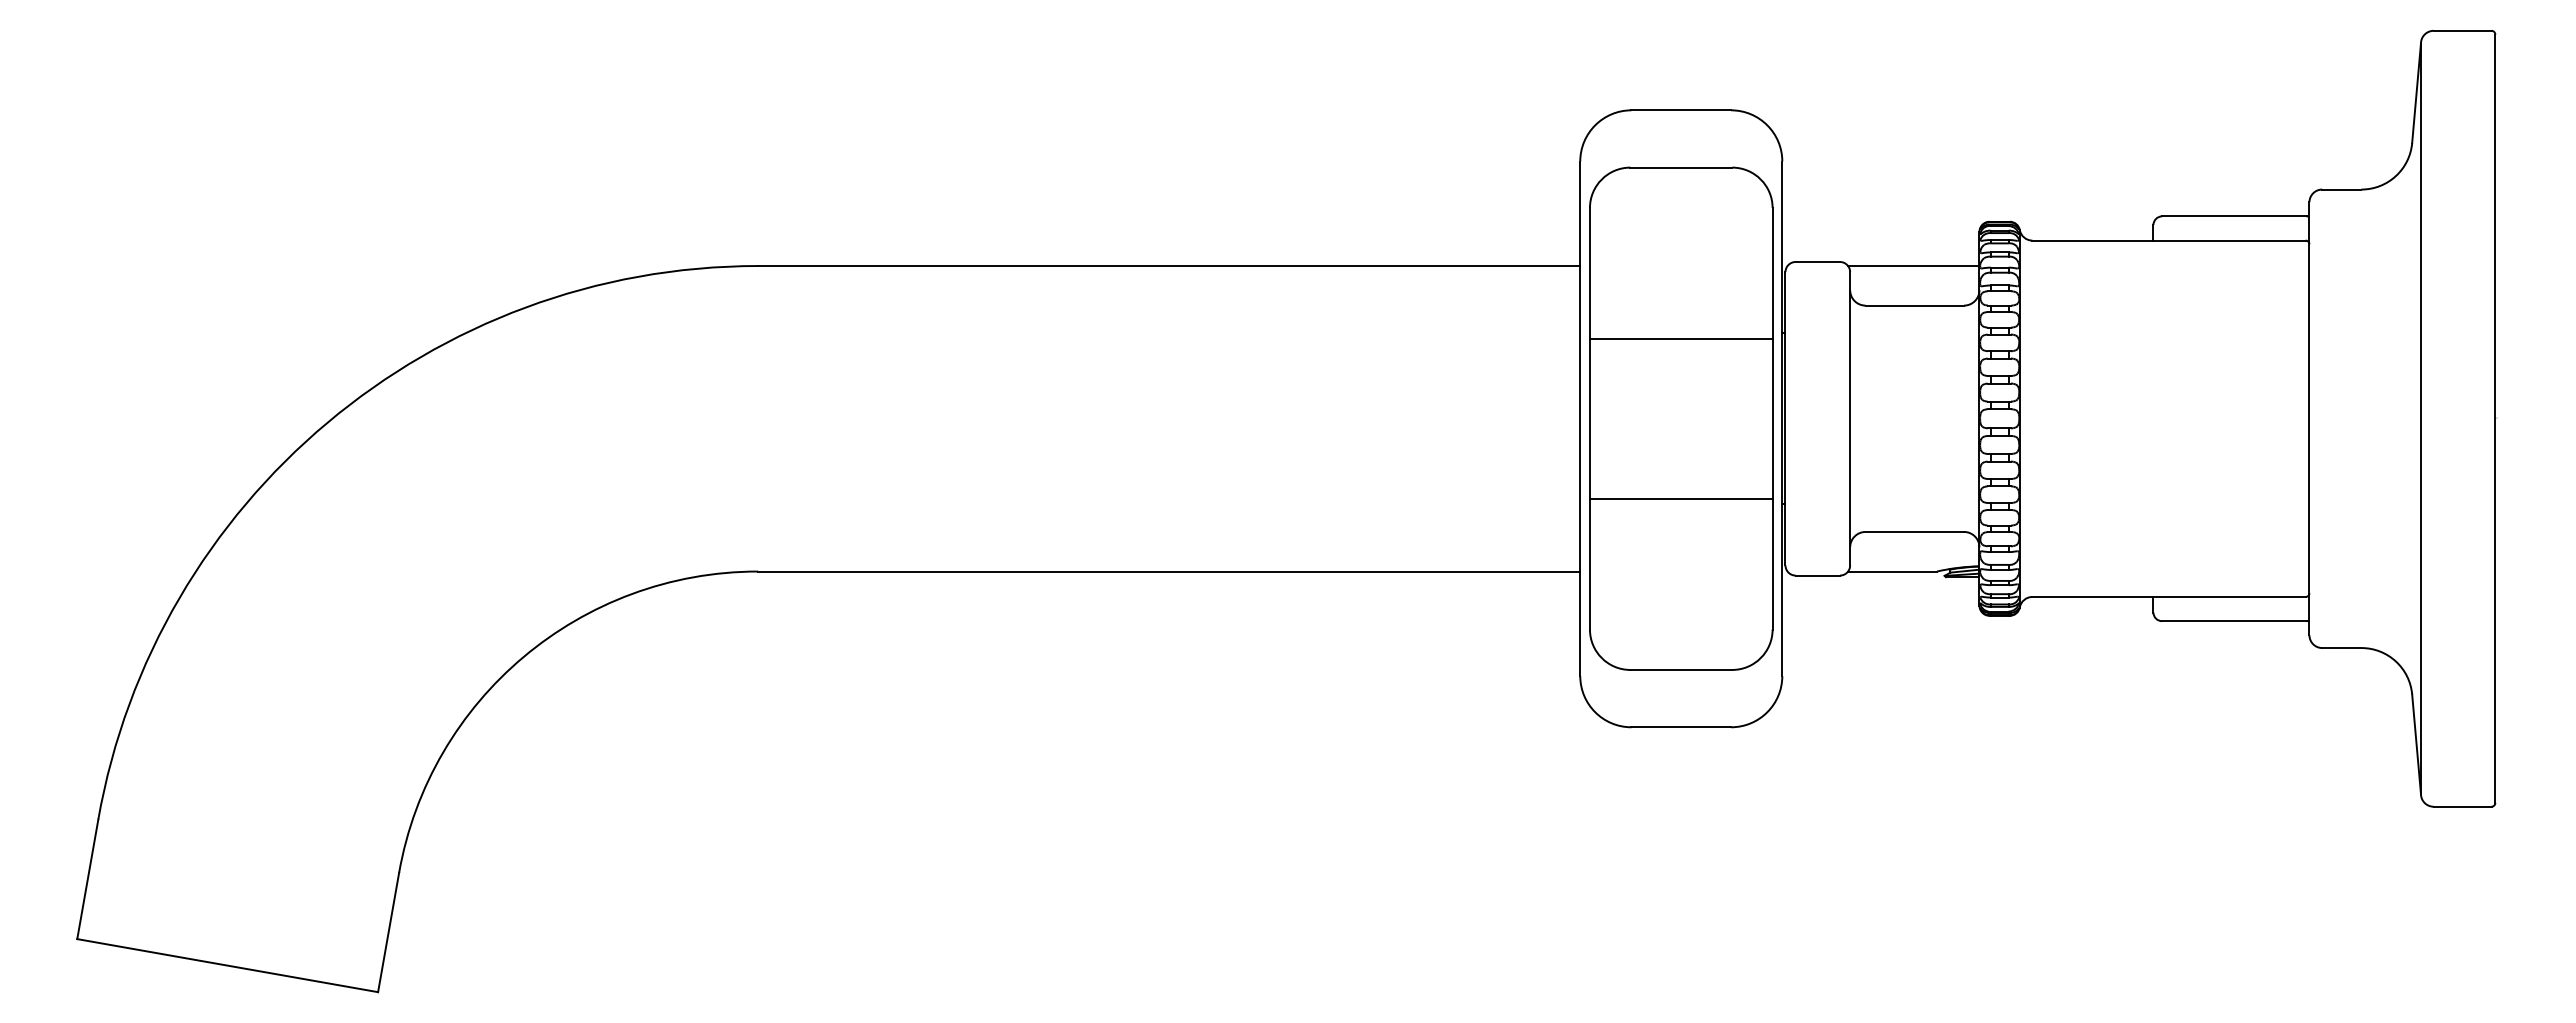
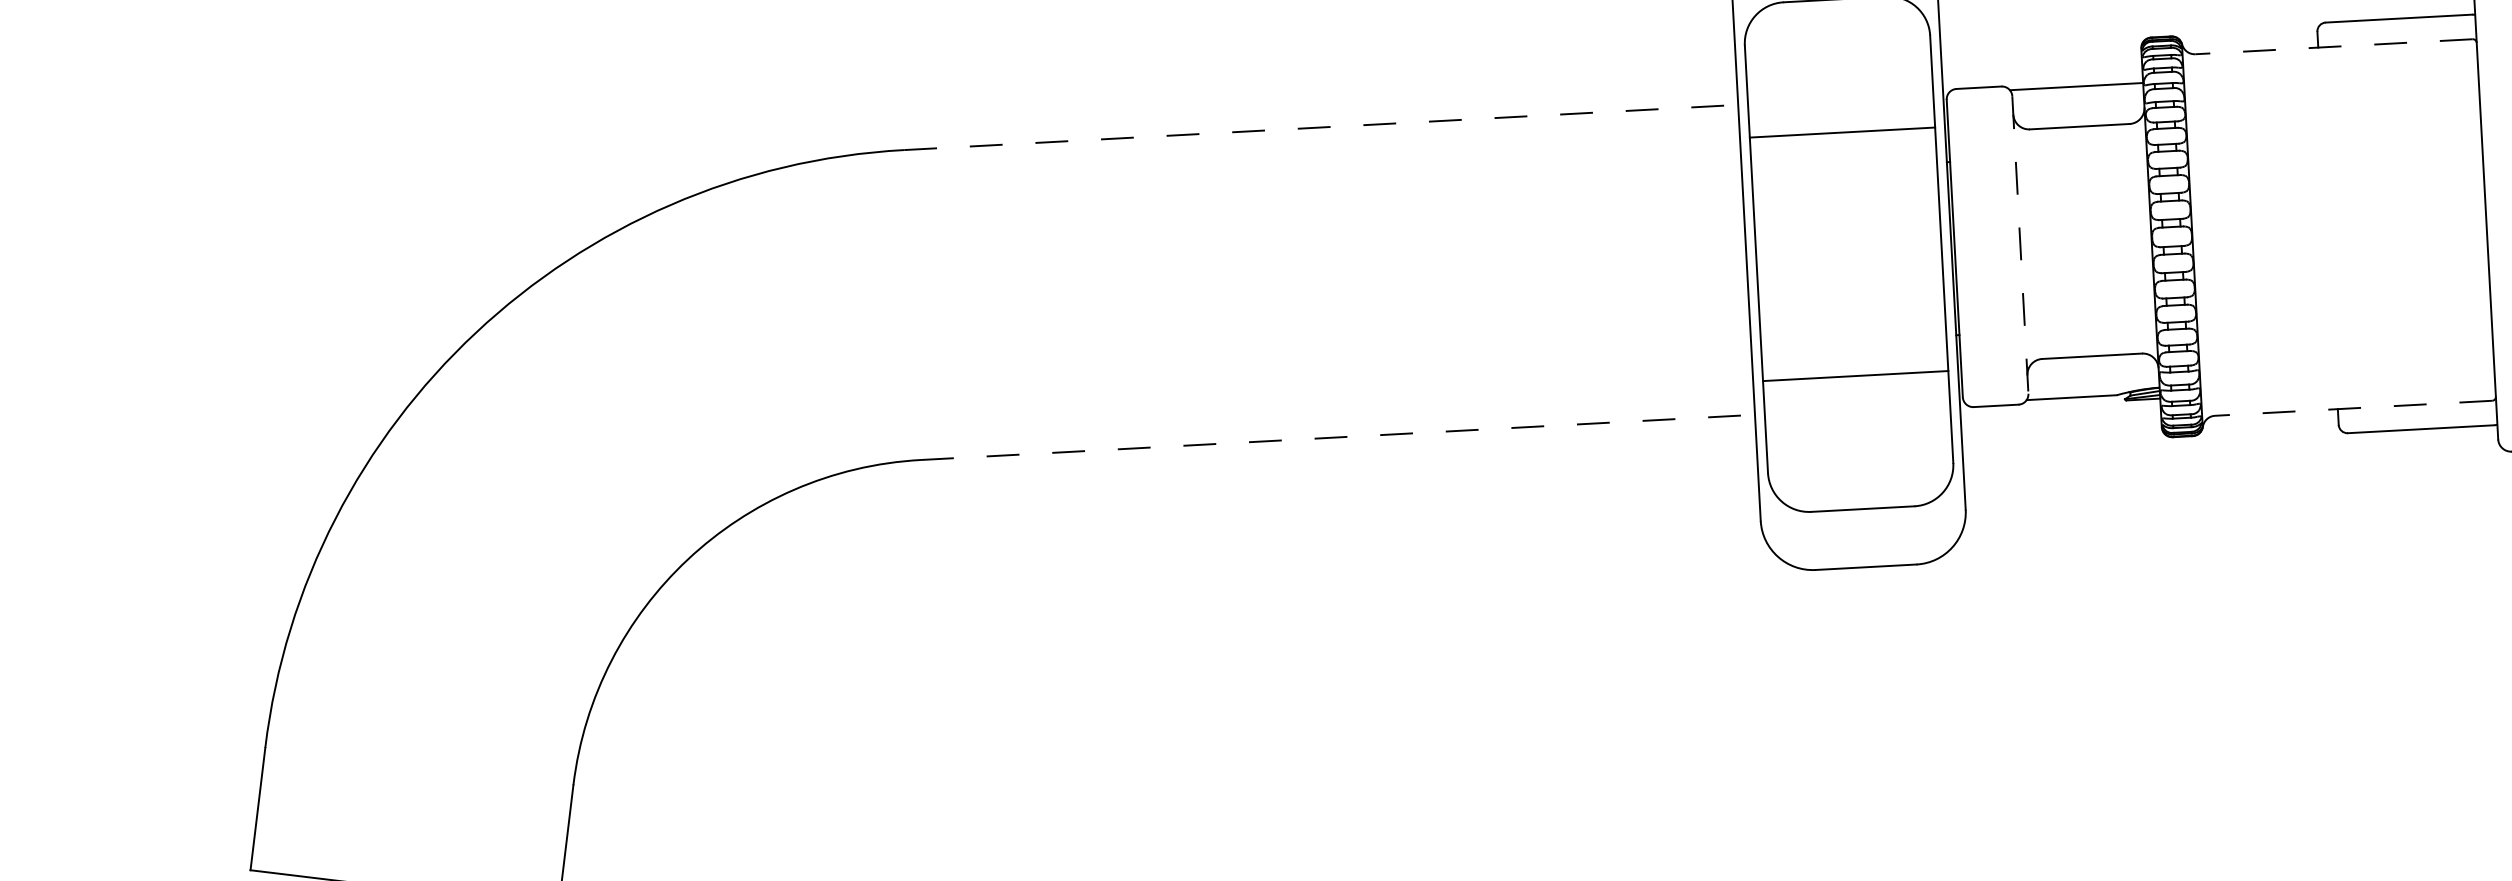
line: (2169, 240) -> (2334, 46), solid -> dashed
line: (1169, 266) -> (1321, 127), solid -> dashed
line: (1680, 338) -> (1841, 132), moved
line: (1850, 418) -> (2020, 244), solid -> dashed
line: (1680, 498) -> (1854, 375), moved
line: (1169, 571) -> (1338, 437), solid -> dashed
line: (2169, 596) -> (2354, 407), solid -> dashed

